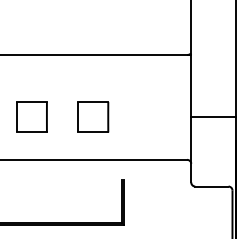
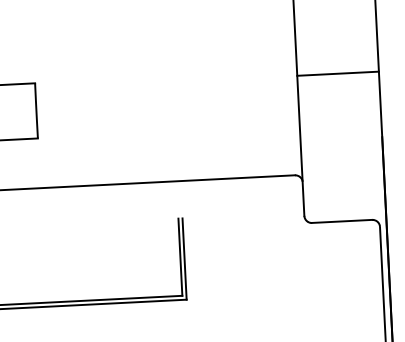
part: (93, 116) -> (120, 105), removed
line: (213, 117) -> (337, 74), moved

